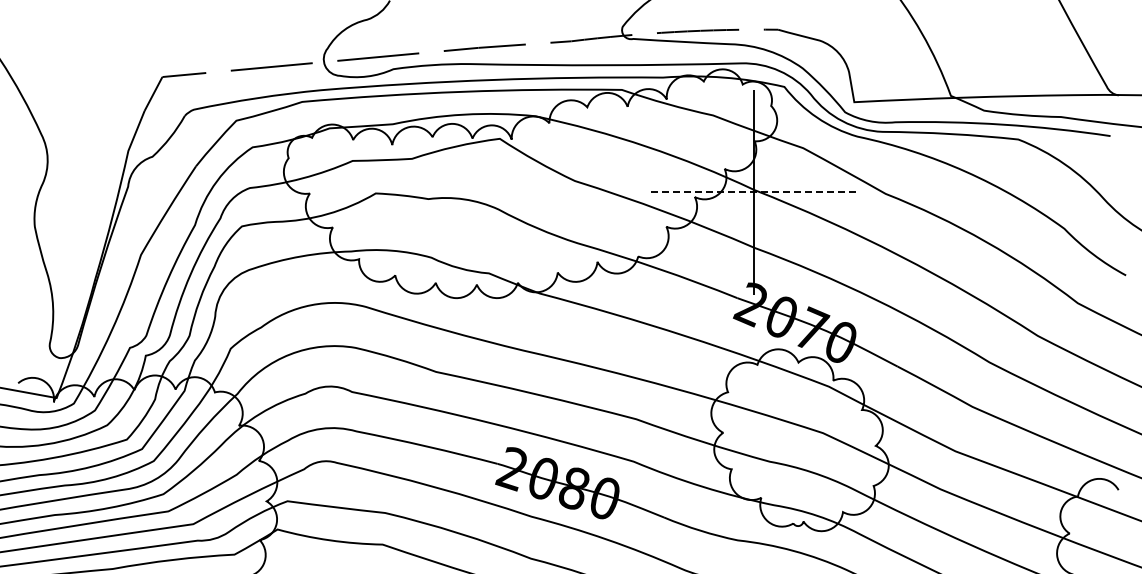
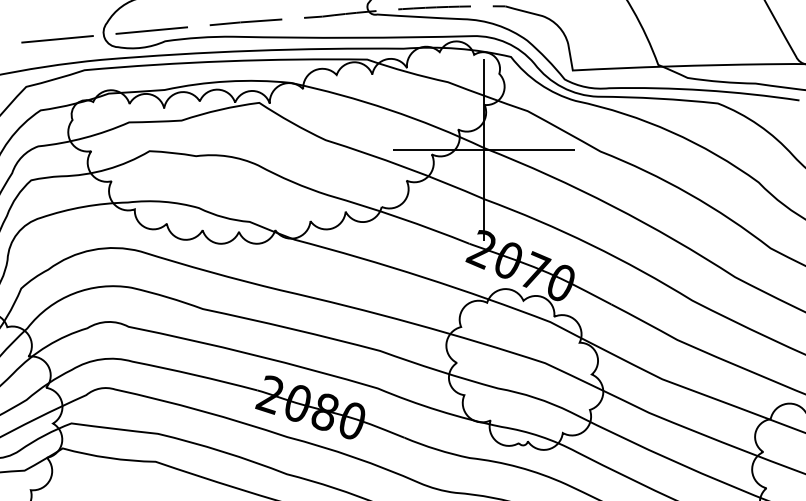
line: (754, 192) -> (484, 150), dashed -> solid

